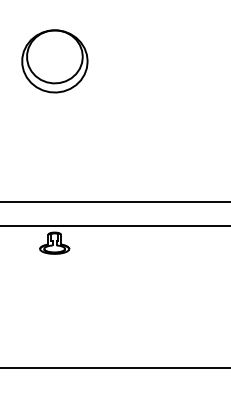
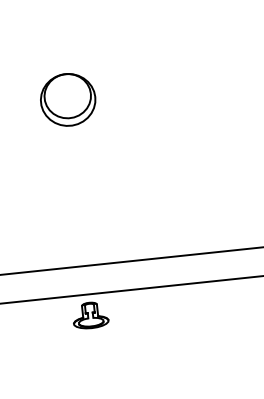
part: (54, 61) -> (67, 100), size x0.7

